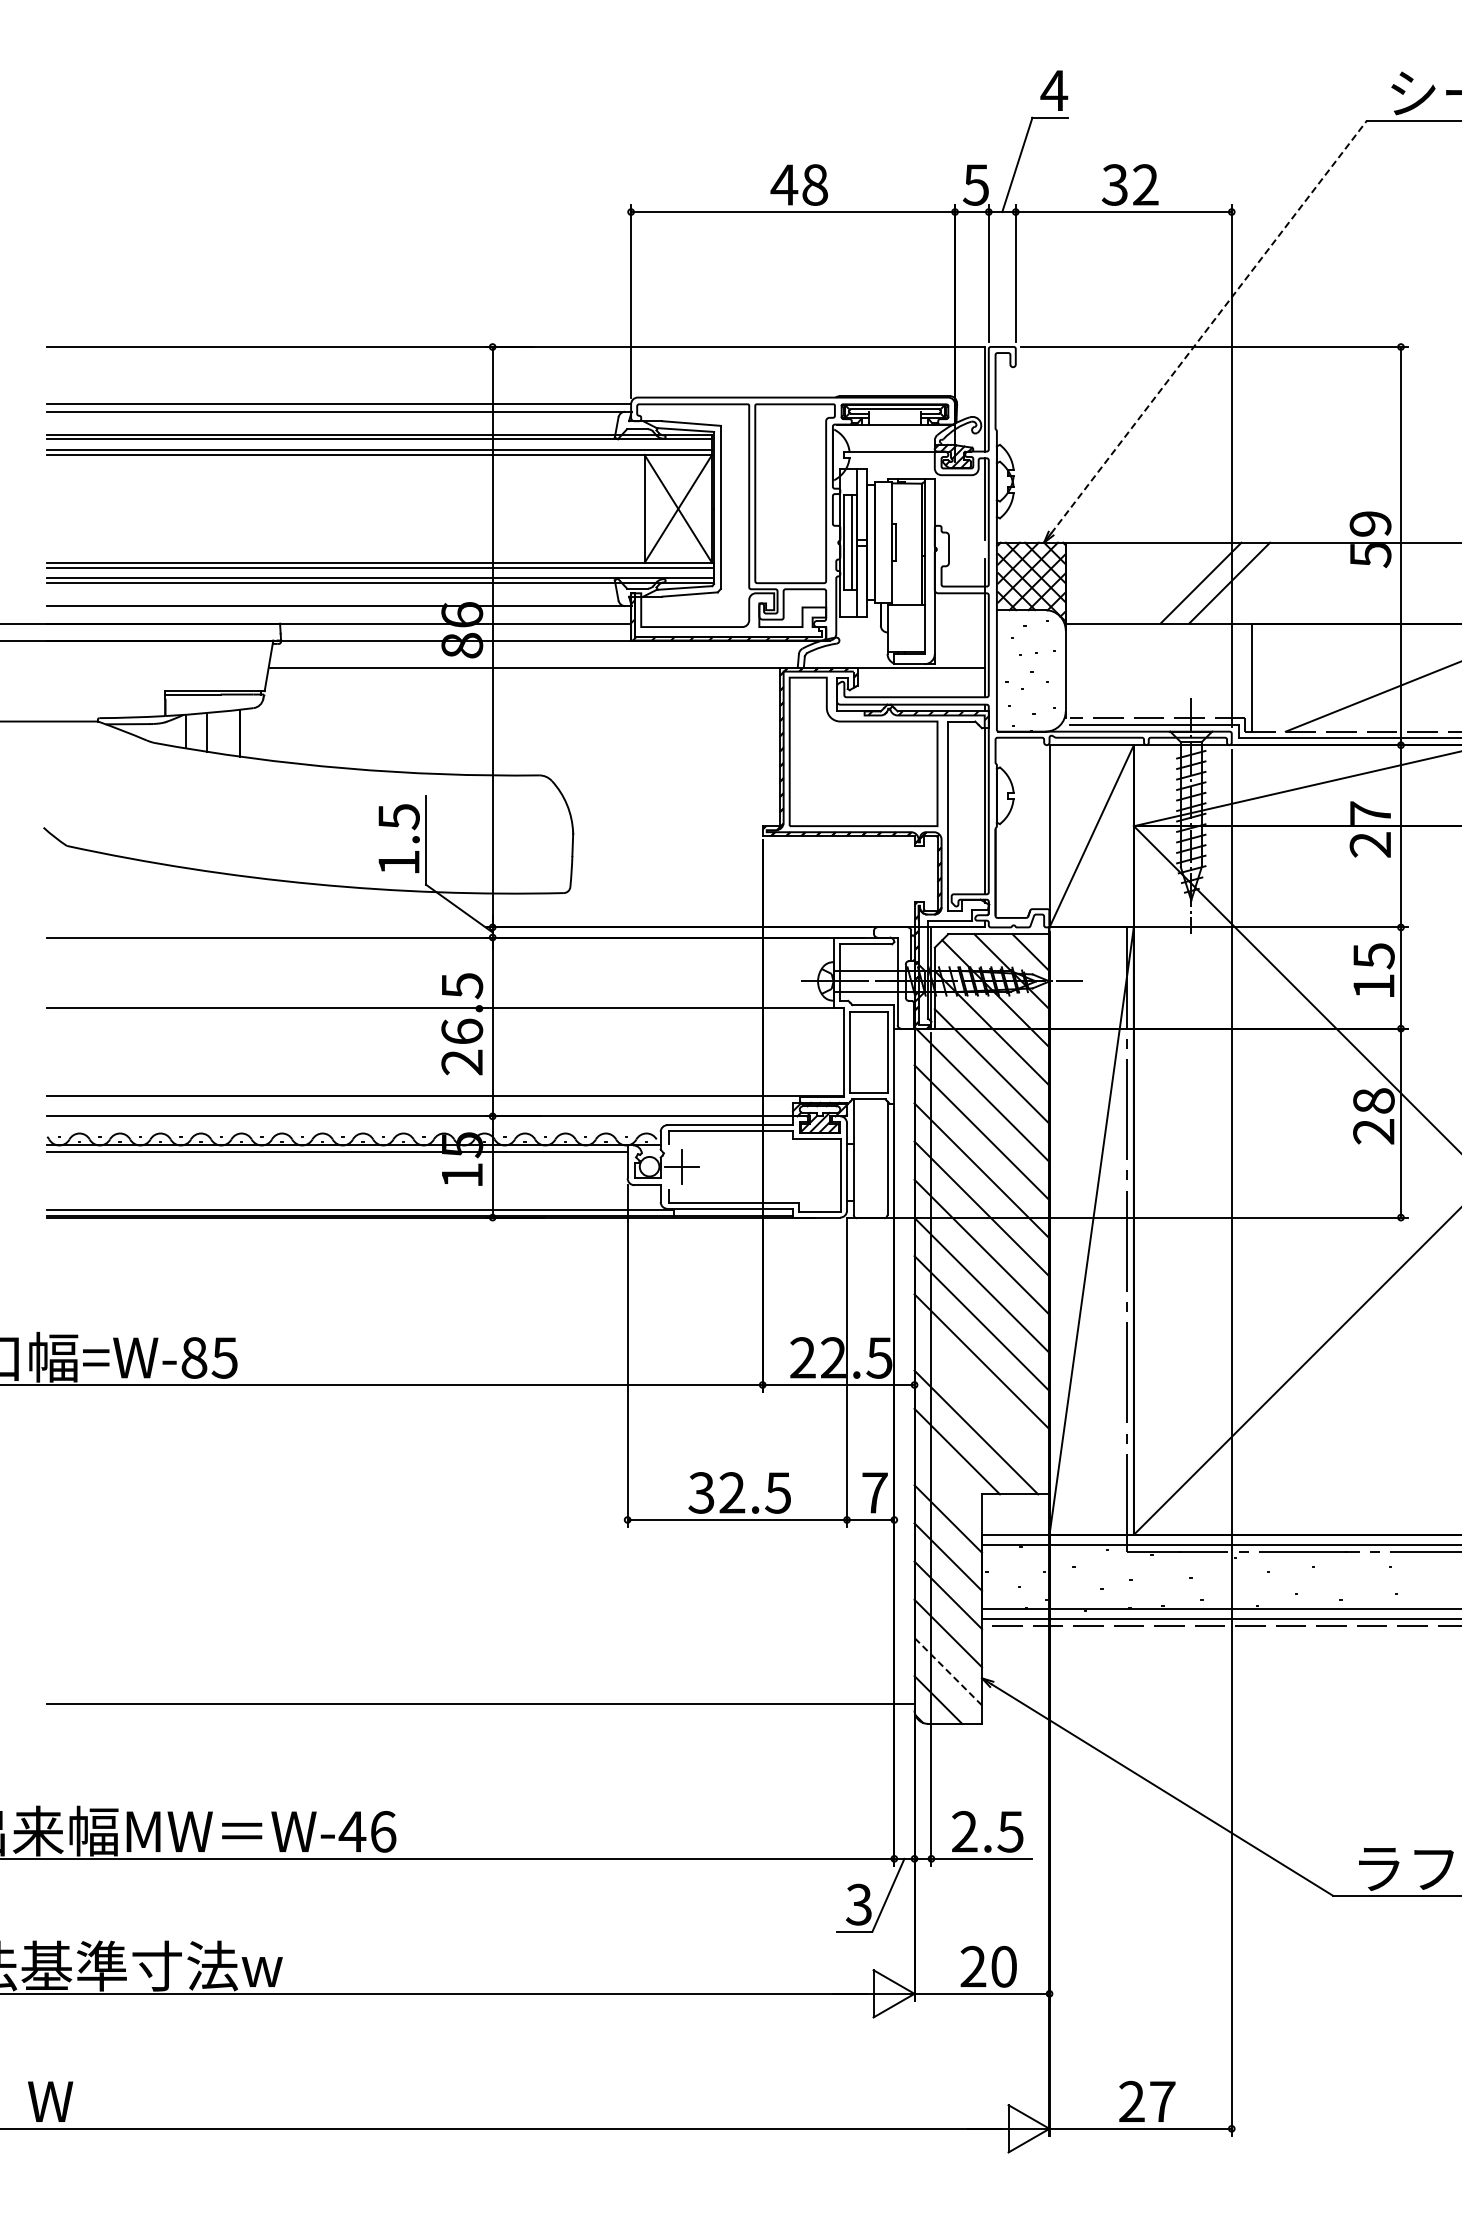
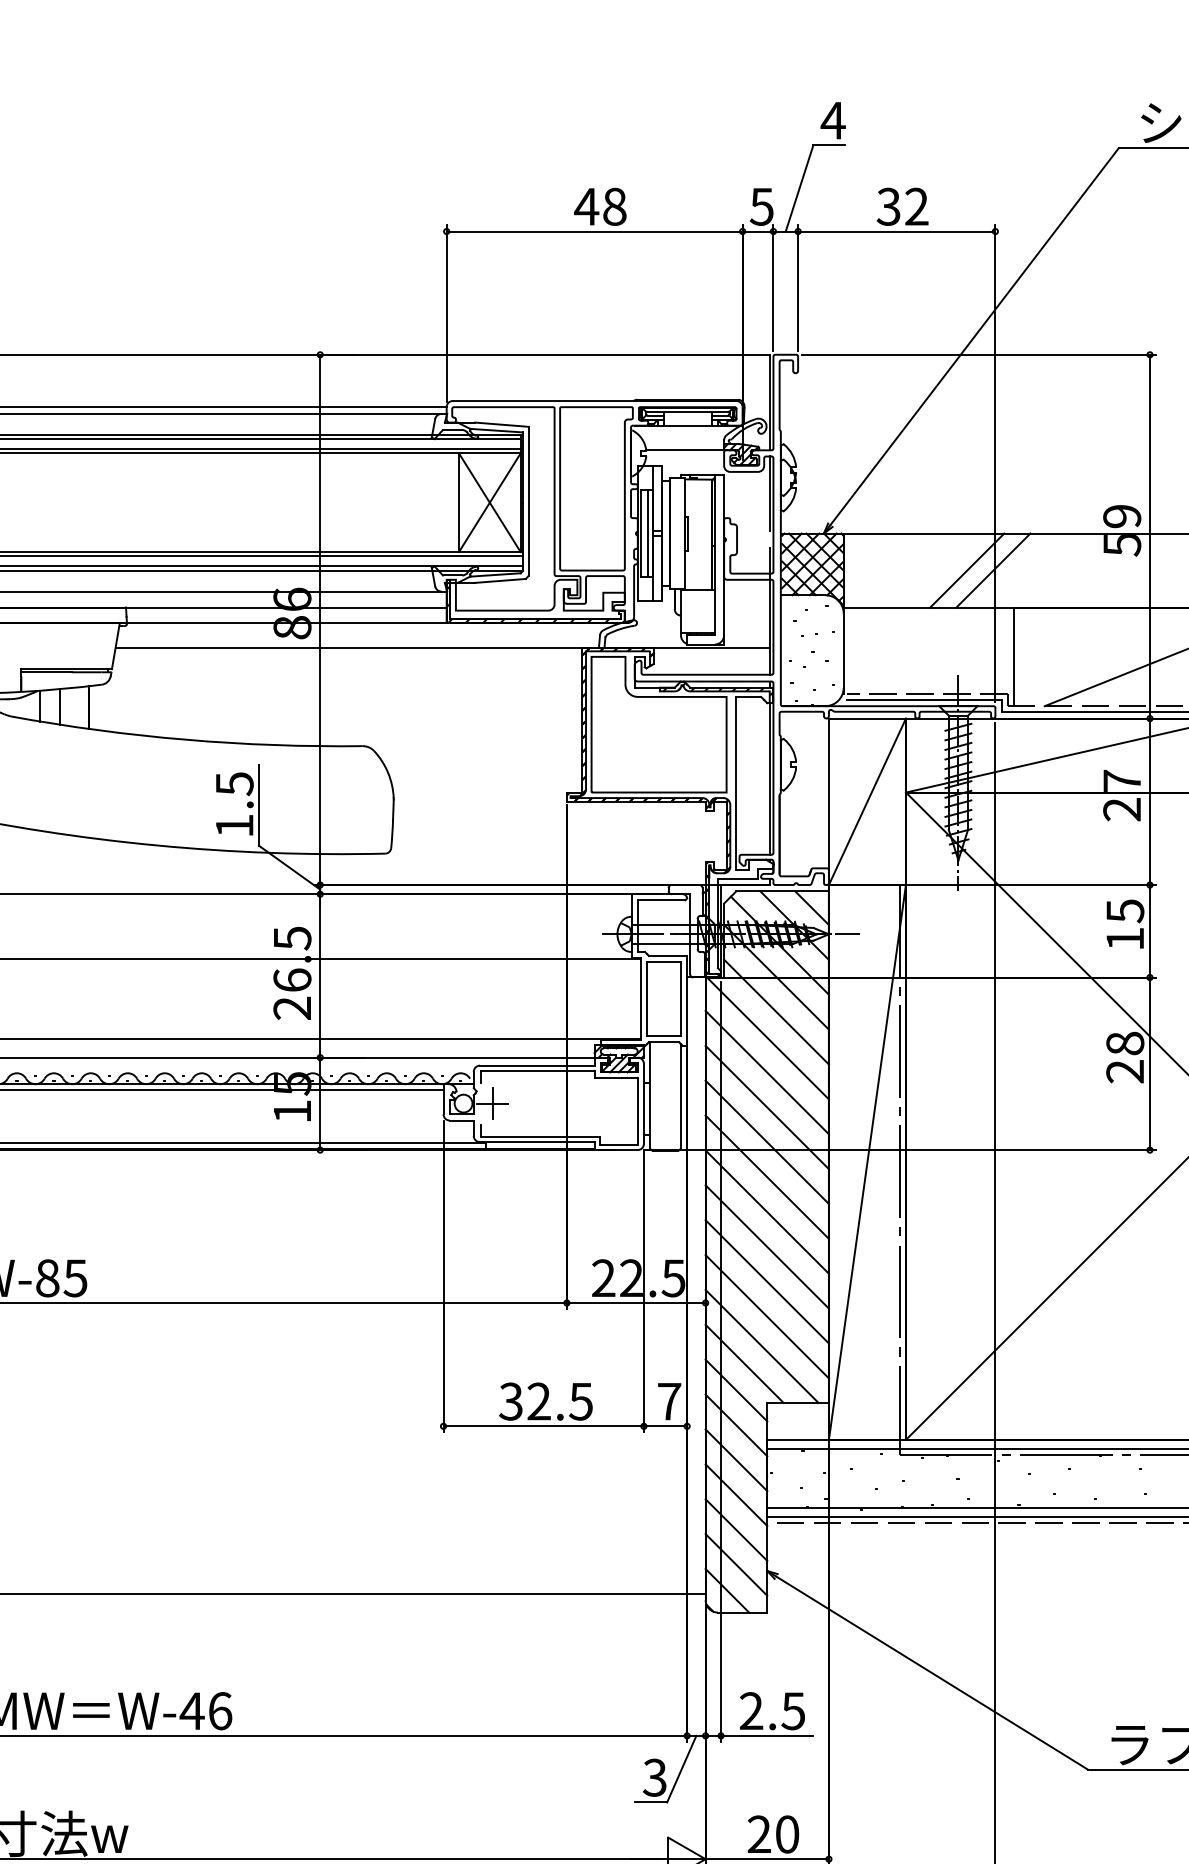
line: (1209, 327) -> (975, 336), dashed -> solid
line: (981, 1399) -> (766, 1316), added
line: (948, 1480) -> (736, 1390), added
line: (948, 1671) -> (736, 1564), dashed -> solid

